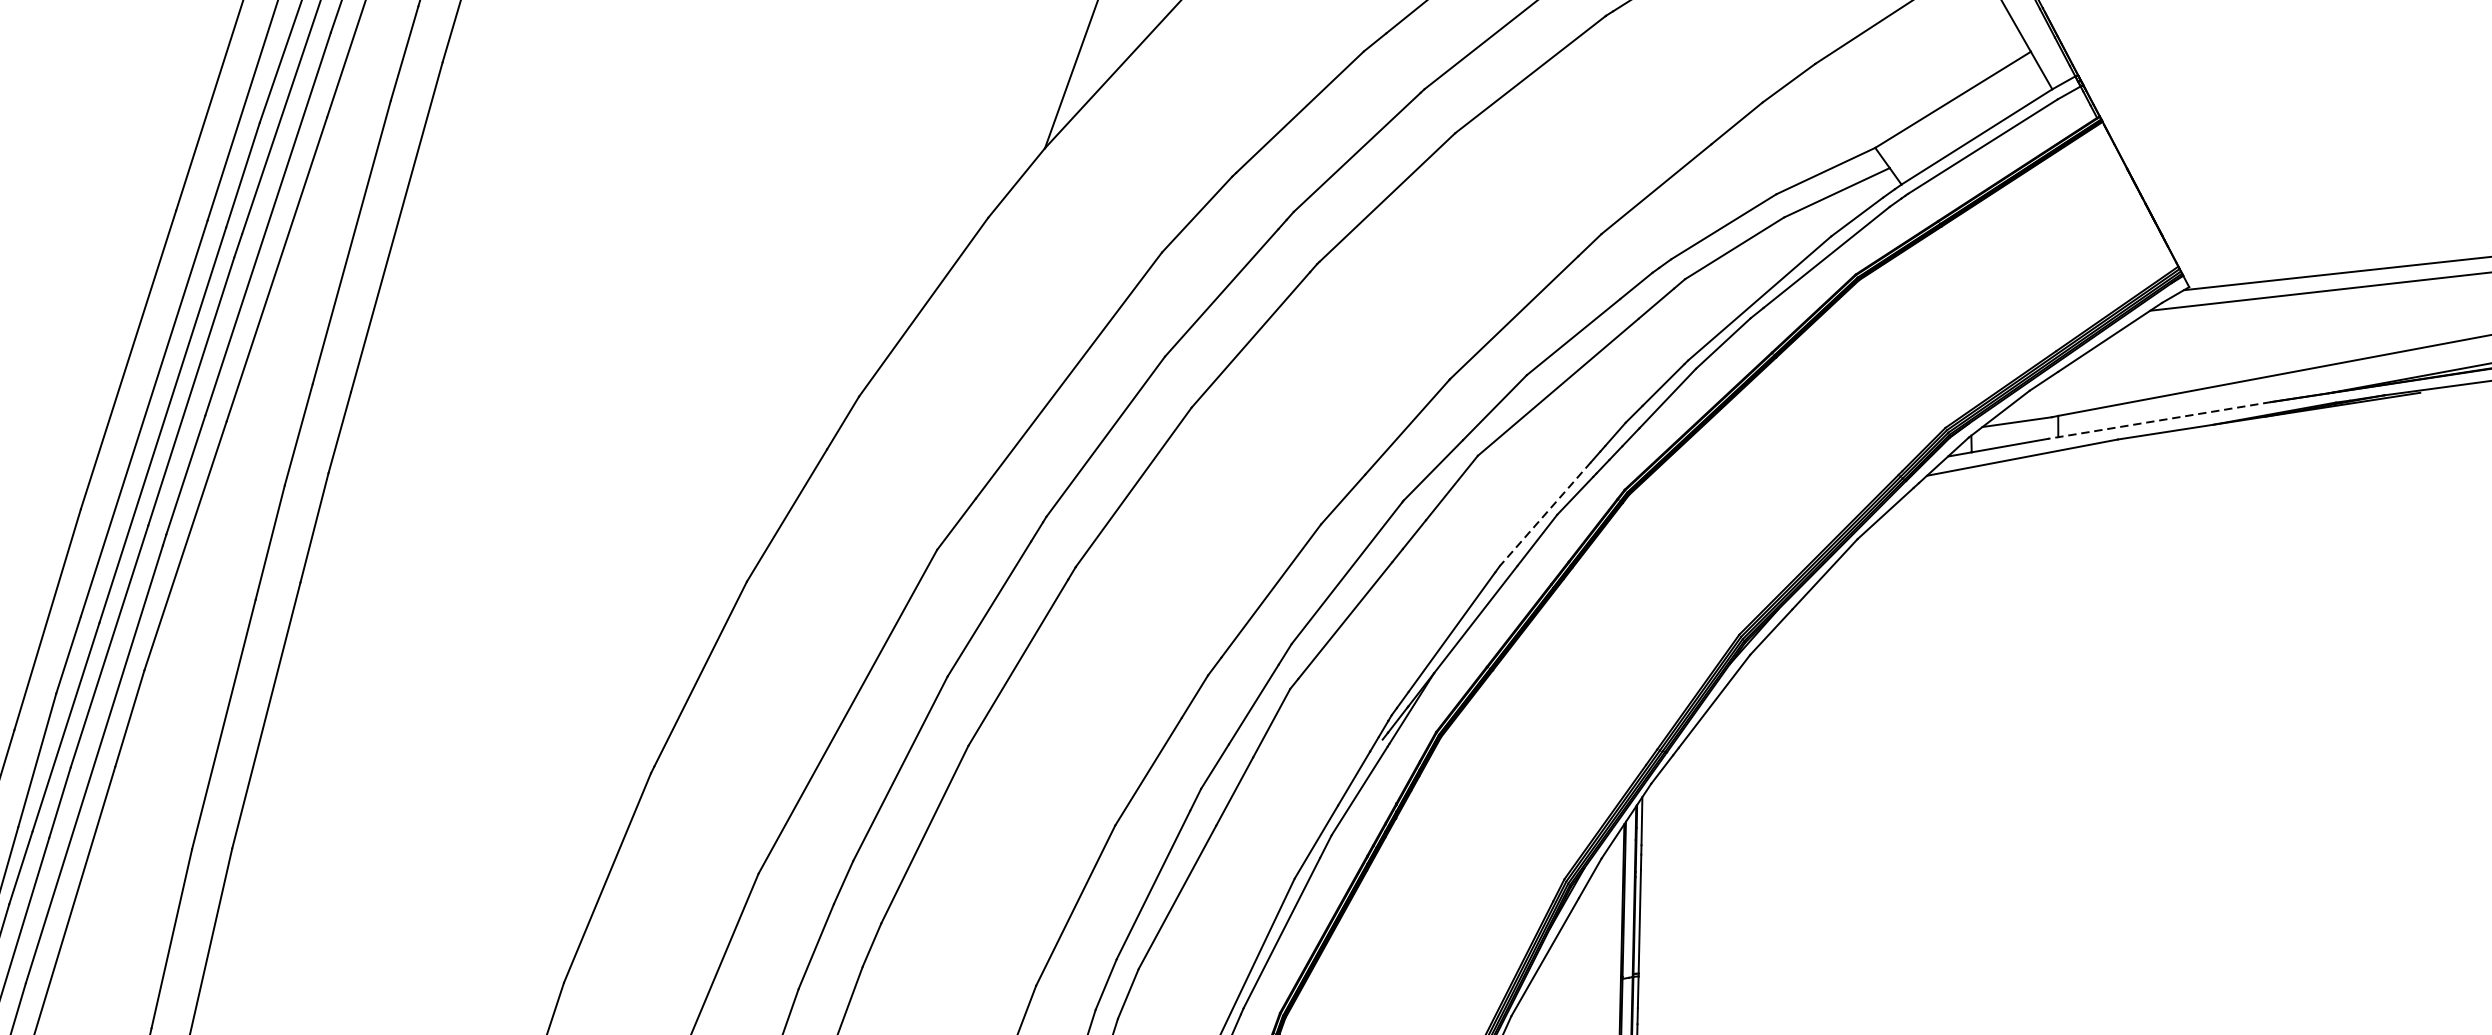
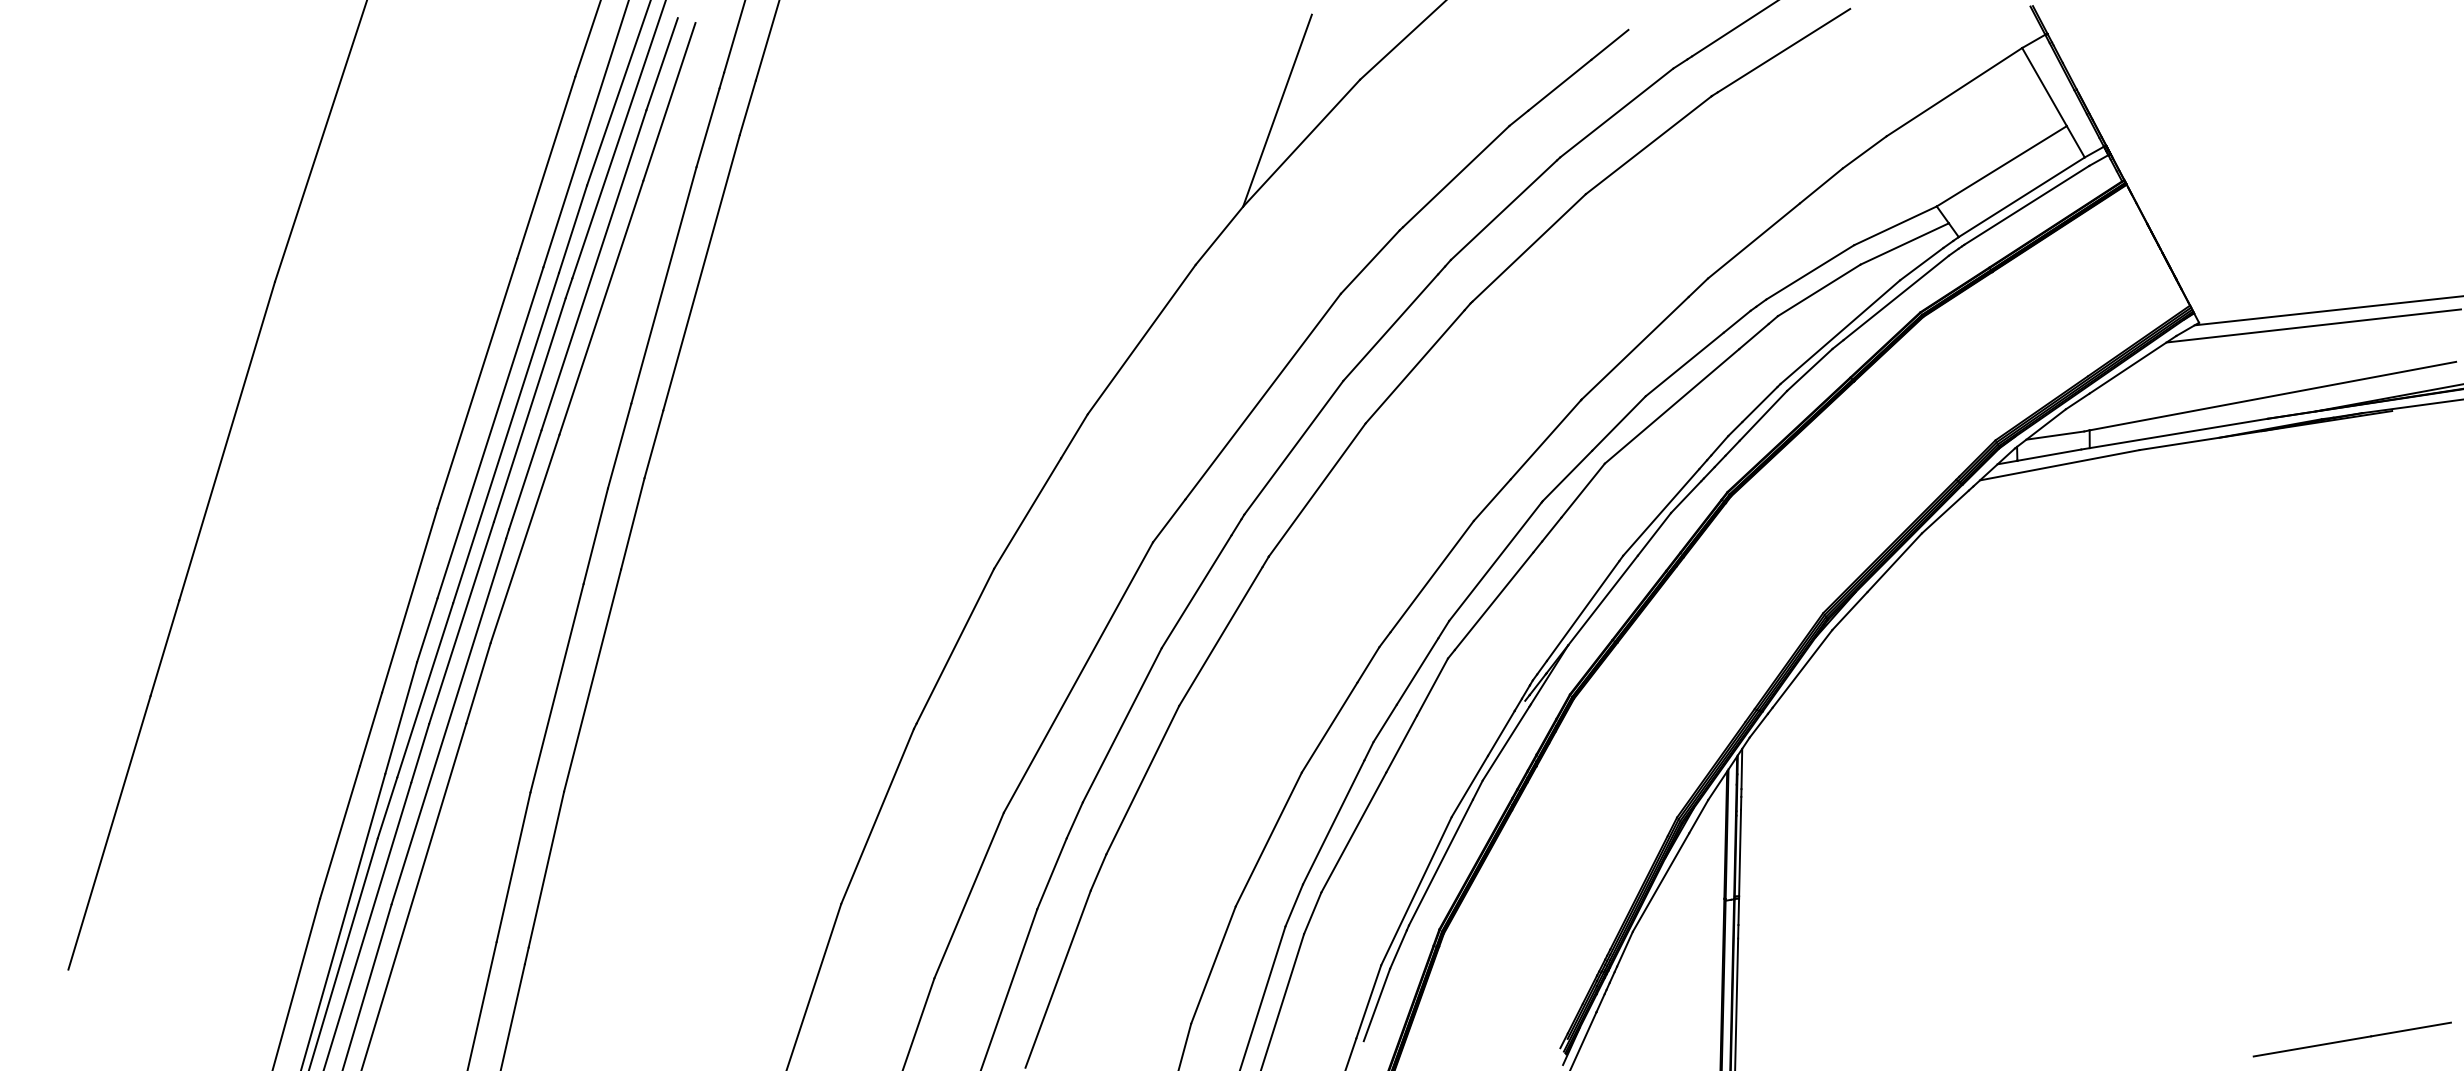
line: (2159, 420) -> (2174, 434), dashed -> solid
line: (1545, 514) -> (1661, 512), dashed -> solid

